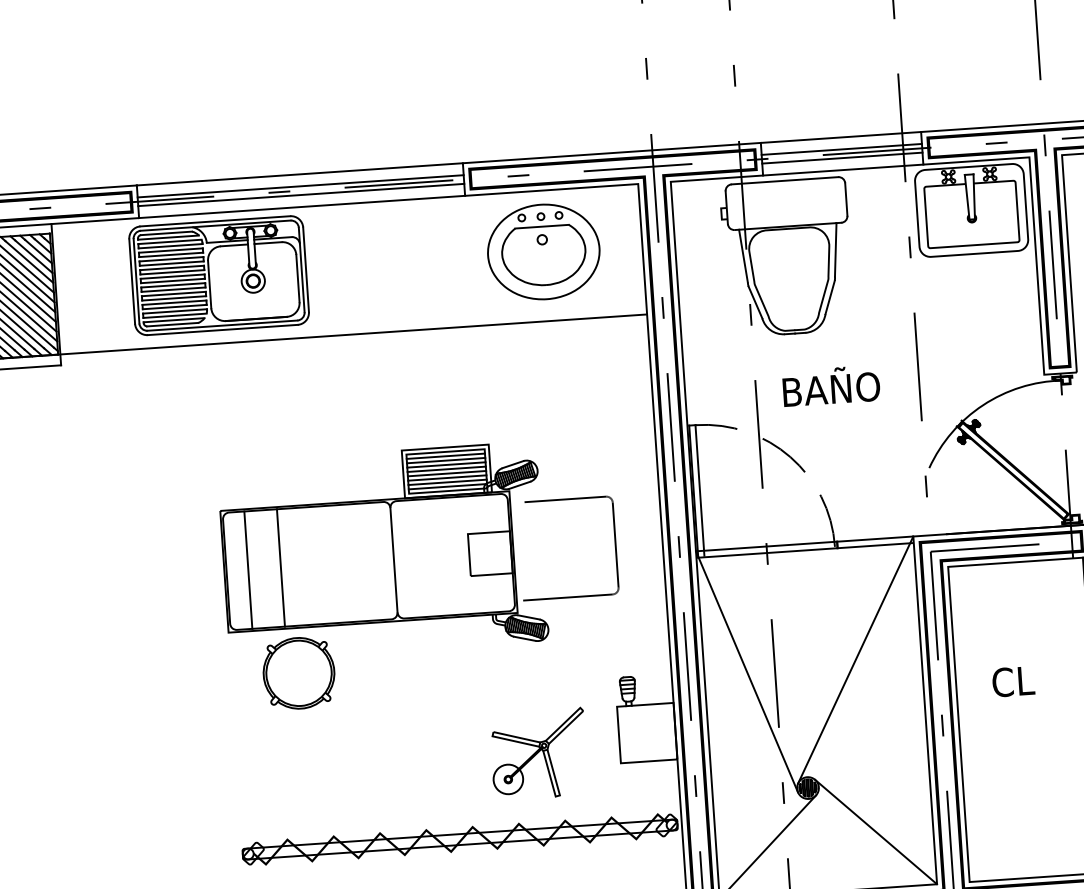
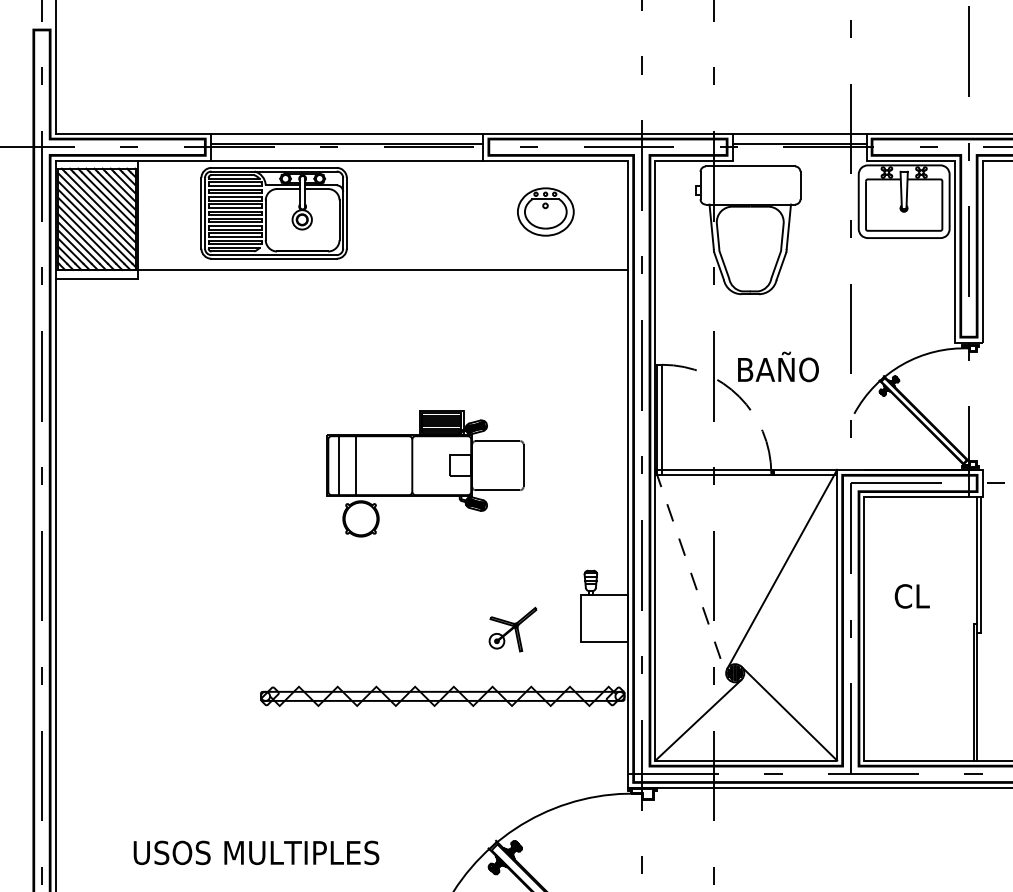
line: (842, 157) -> (799, 150), removed
line: (843, 169) -> (799, 160), removed
line: (300, 194) -> (346, 150), removed
part: (543, 251) -> (545, 211), size x0.6
text: (831, 385) -> (778, 366), moved
part: (421, 574) -> (425, 473), size x0.6
line: (747, 672) -> (691, 573), solid -> dashed
part: (538, 753) -> (512, 629), size x0.6

